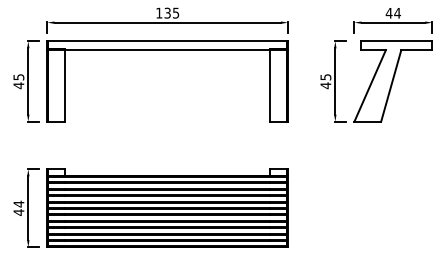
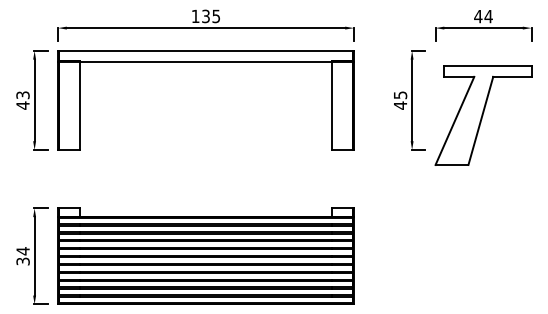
text: (18, 76) -> (22, 94), 45 -> 43
part: (393, 81) -> (483, 115), moved
text: (18, 212) -> (22, 261), 44 -> 34

